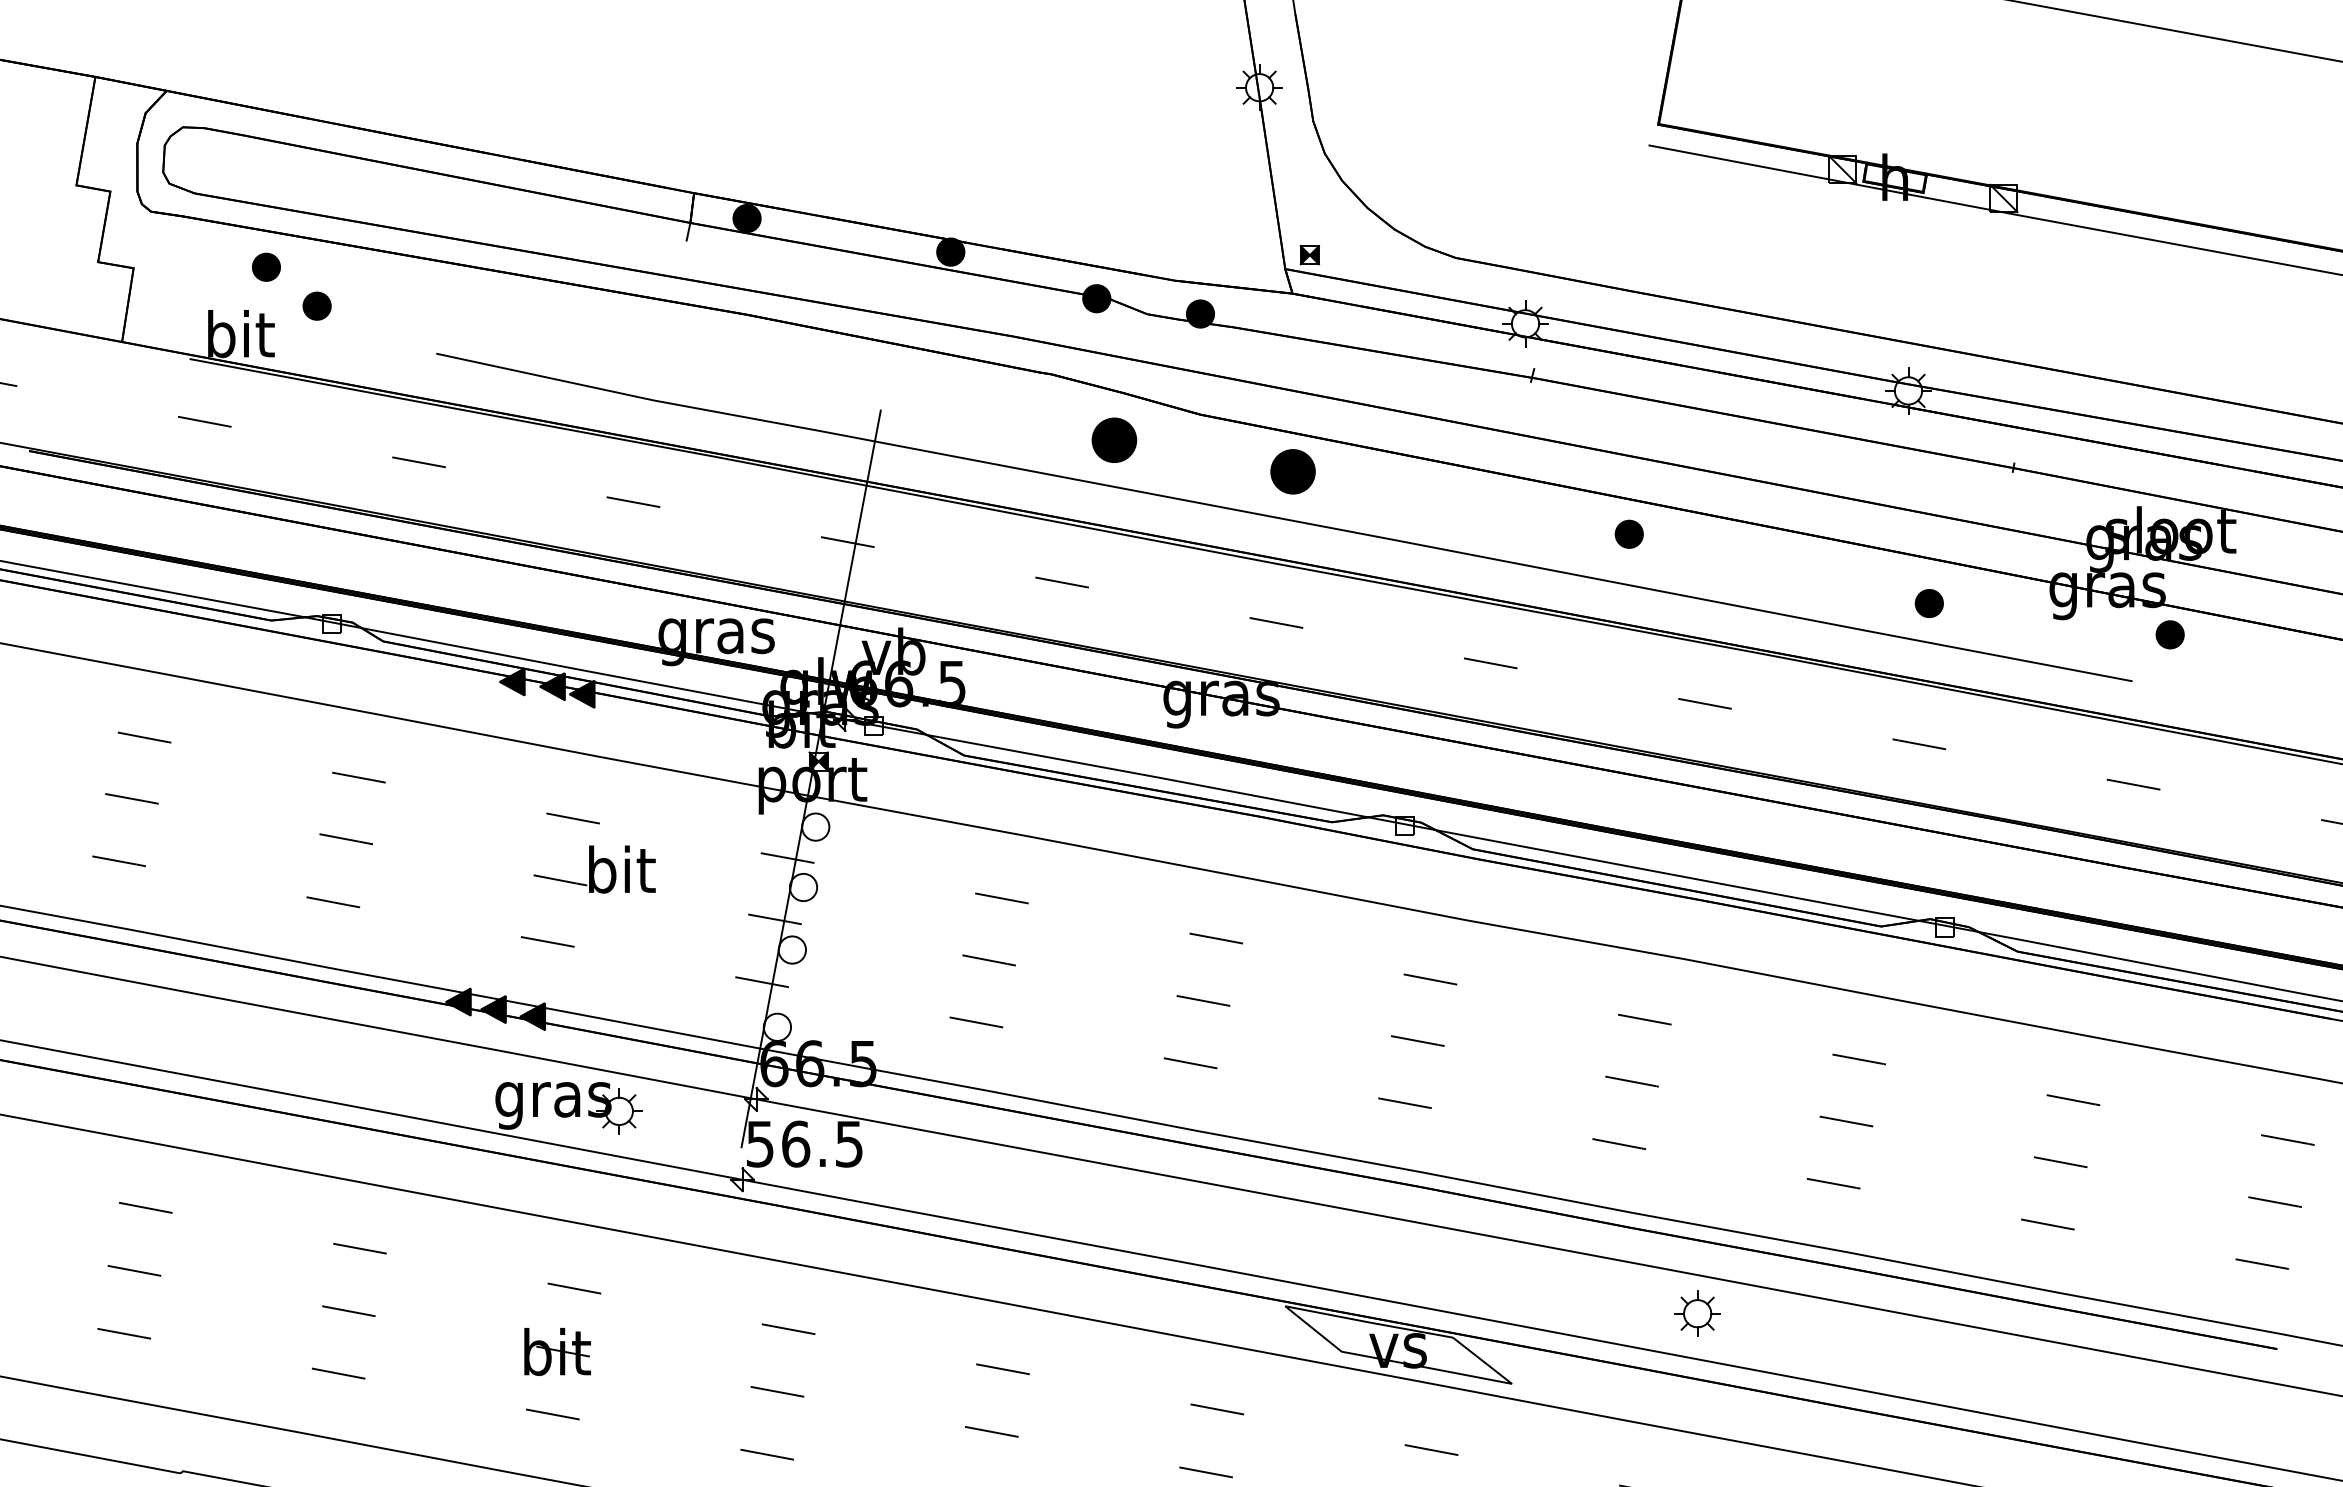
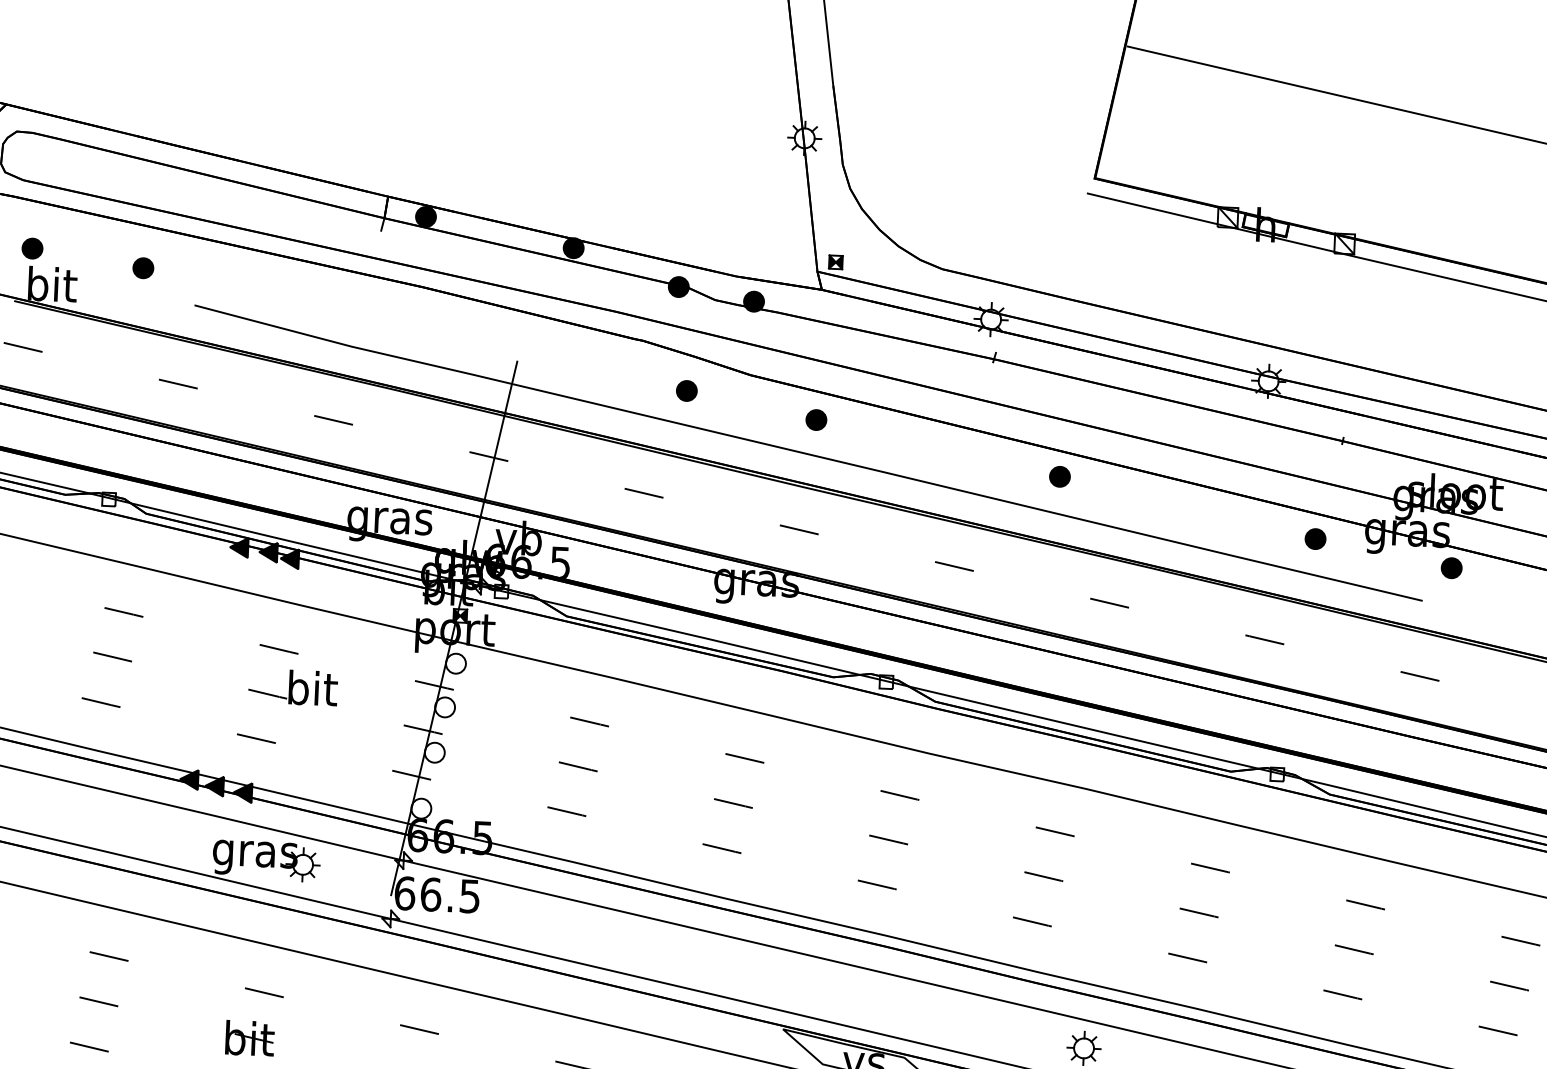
part: (265, 266) -> (31, 248), moved
part: (316, 305) -> (142, 267), moved
part: (1113, 439) -> (686, 390), size x0.62
part: (1292, 471) -> (816, 419), size x0.62
part: (1928, 603) -> (1314, 539), moved
text: (760, 1143) -> (405, 892), 56.5 -> 66.5

